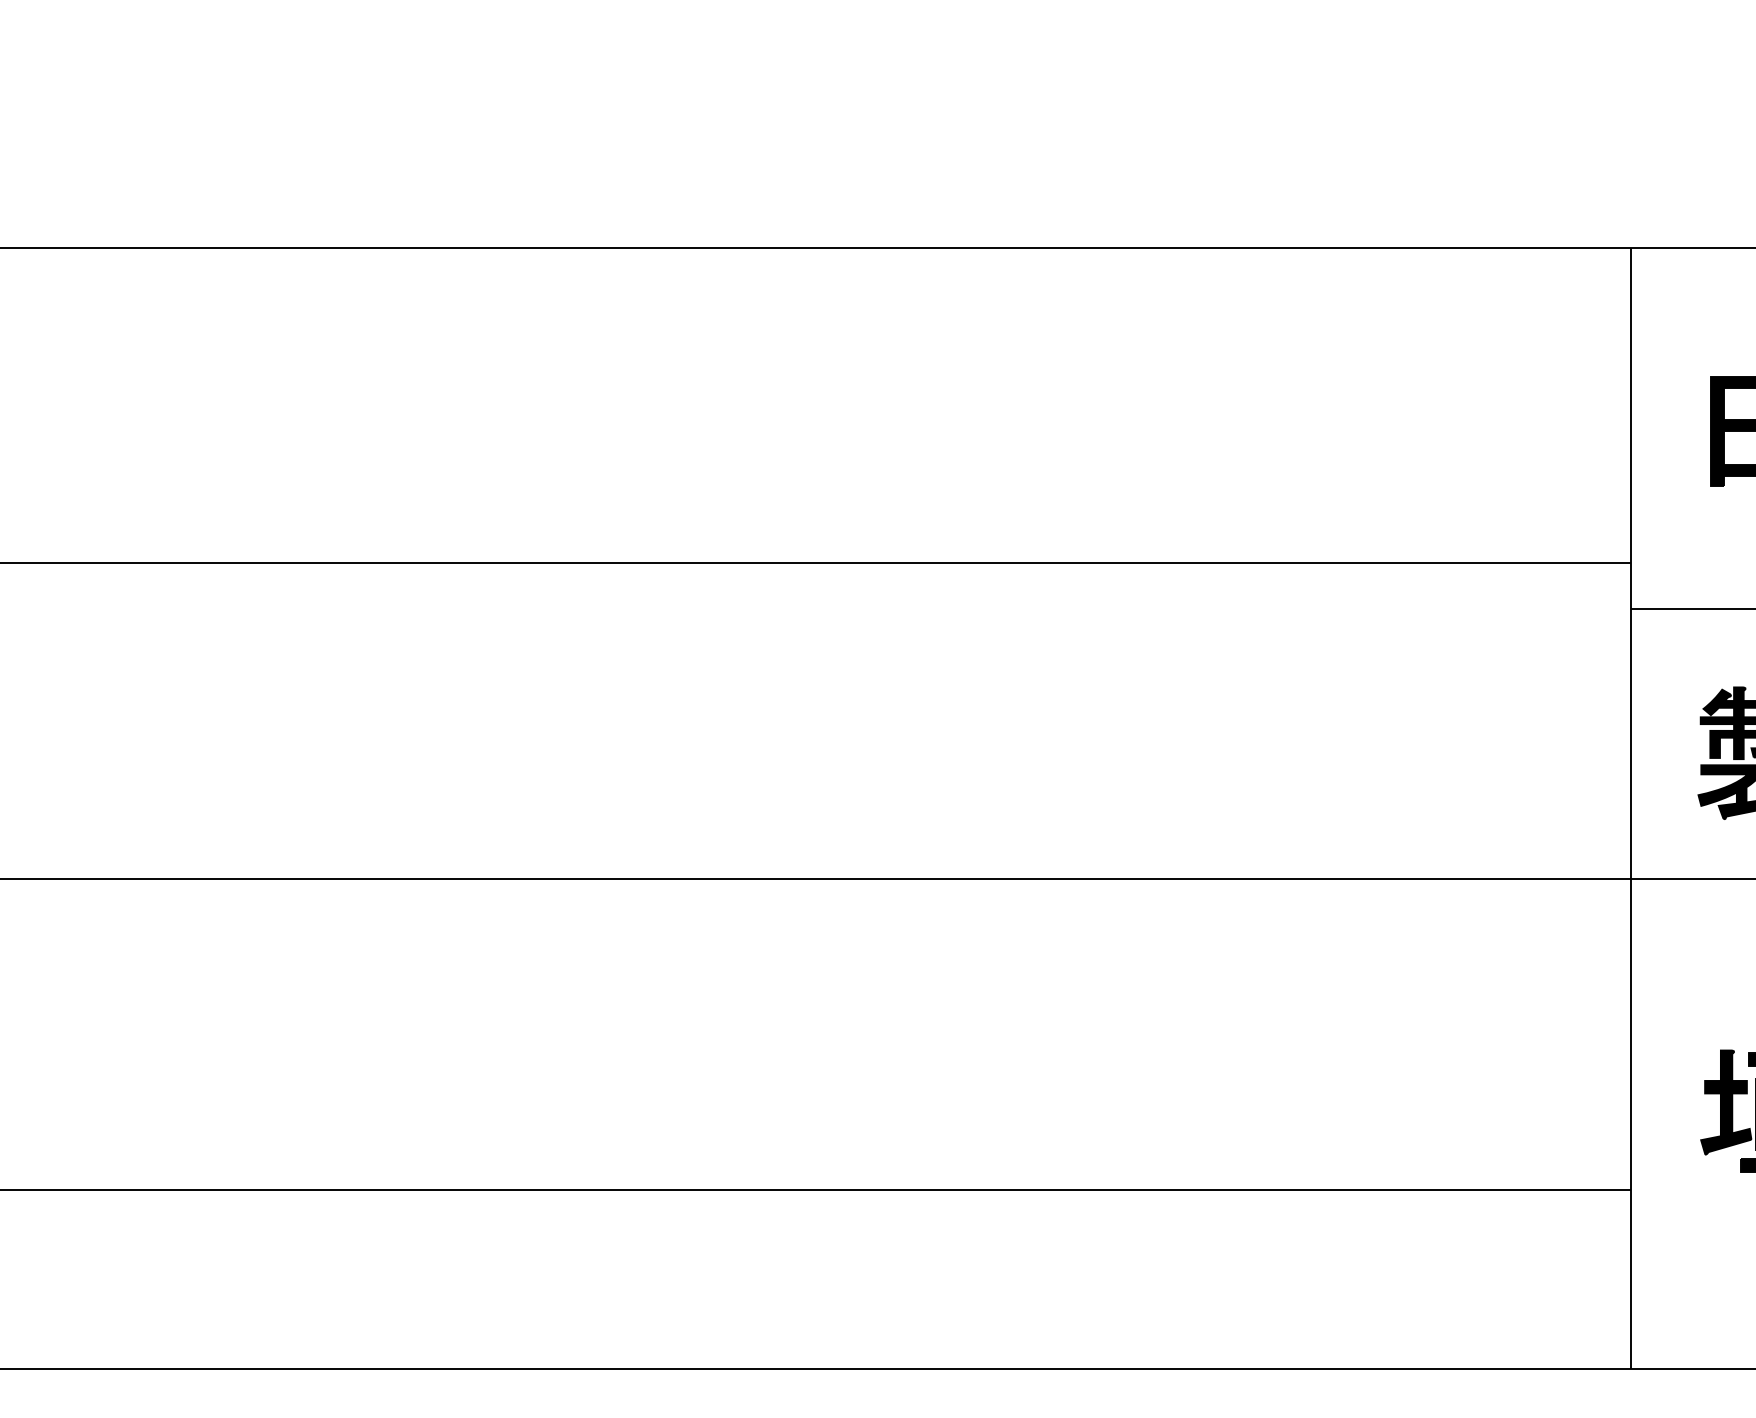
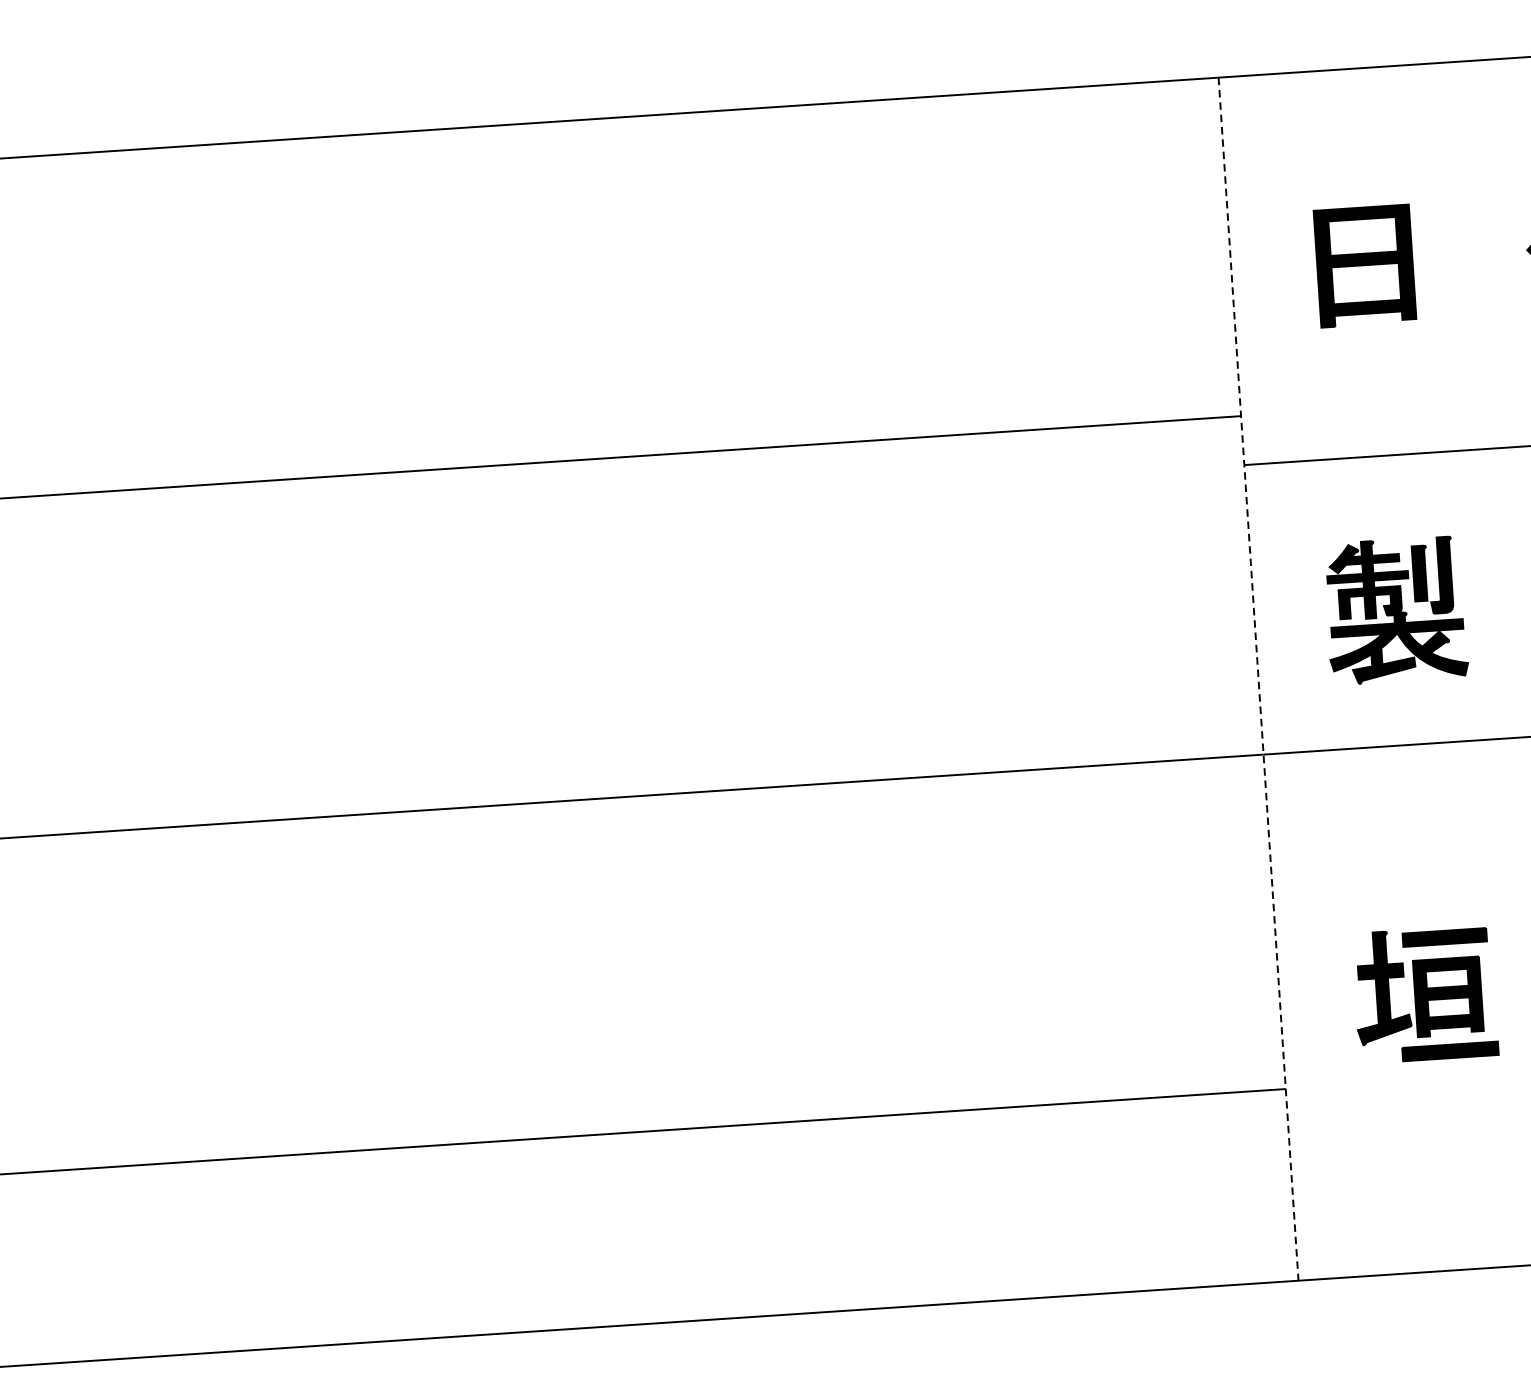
line: (1630, 808) -> (1258, 679), solid -> dashed

